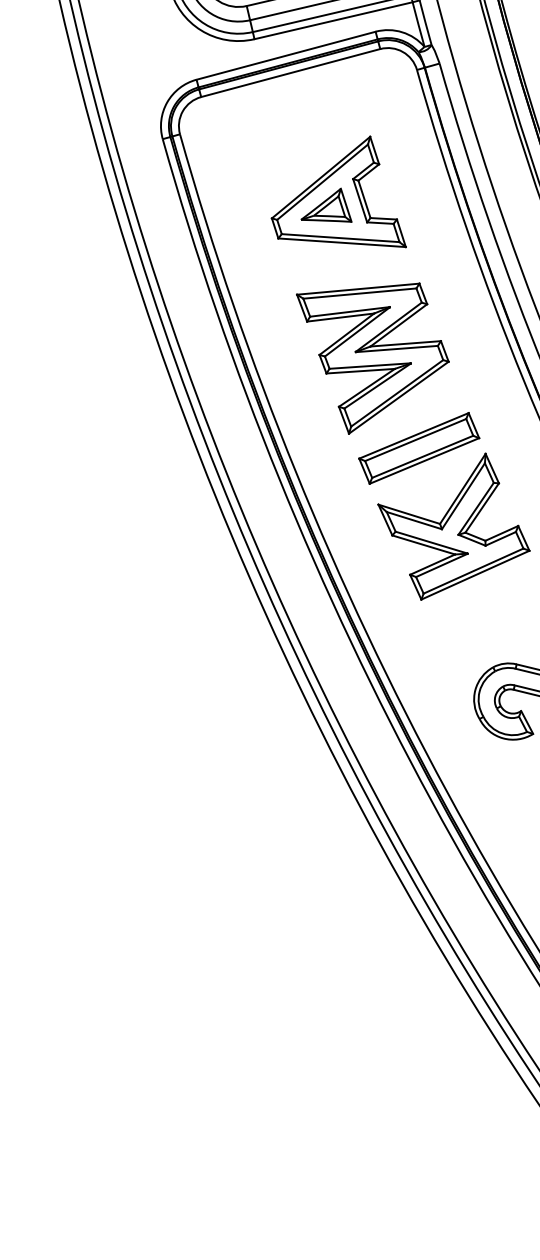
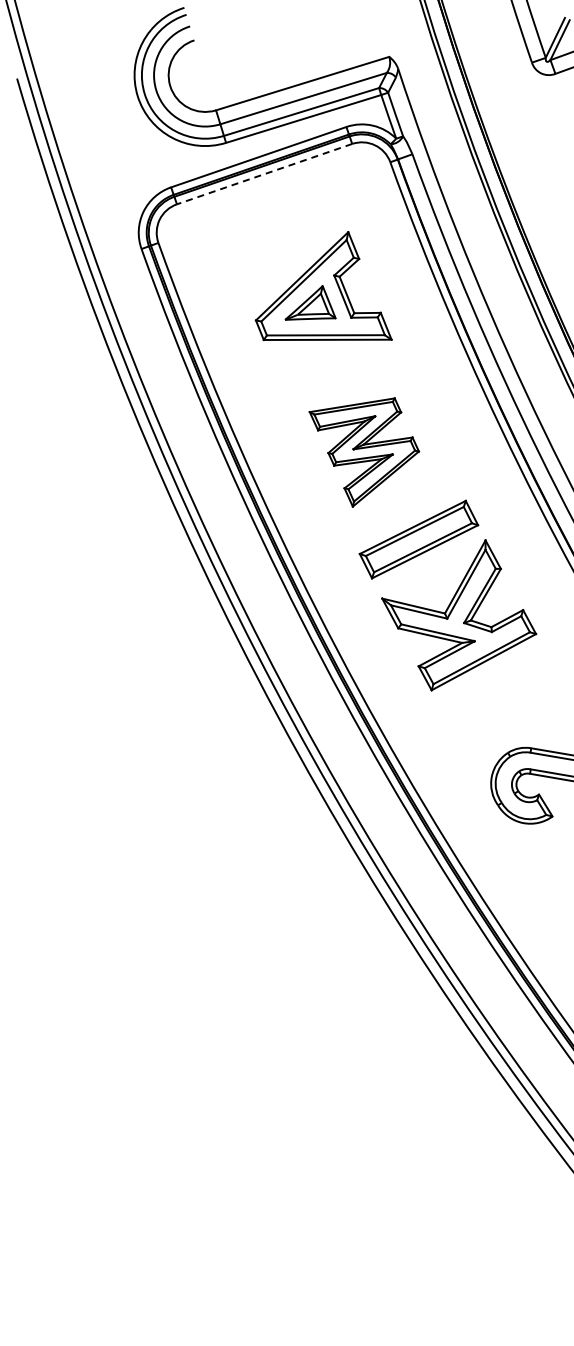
line: (290, 73) -> (264, 174), solid -> dashed
part: (370, 357) -> (364, 452), size x0.7

